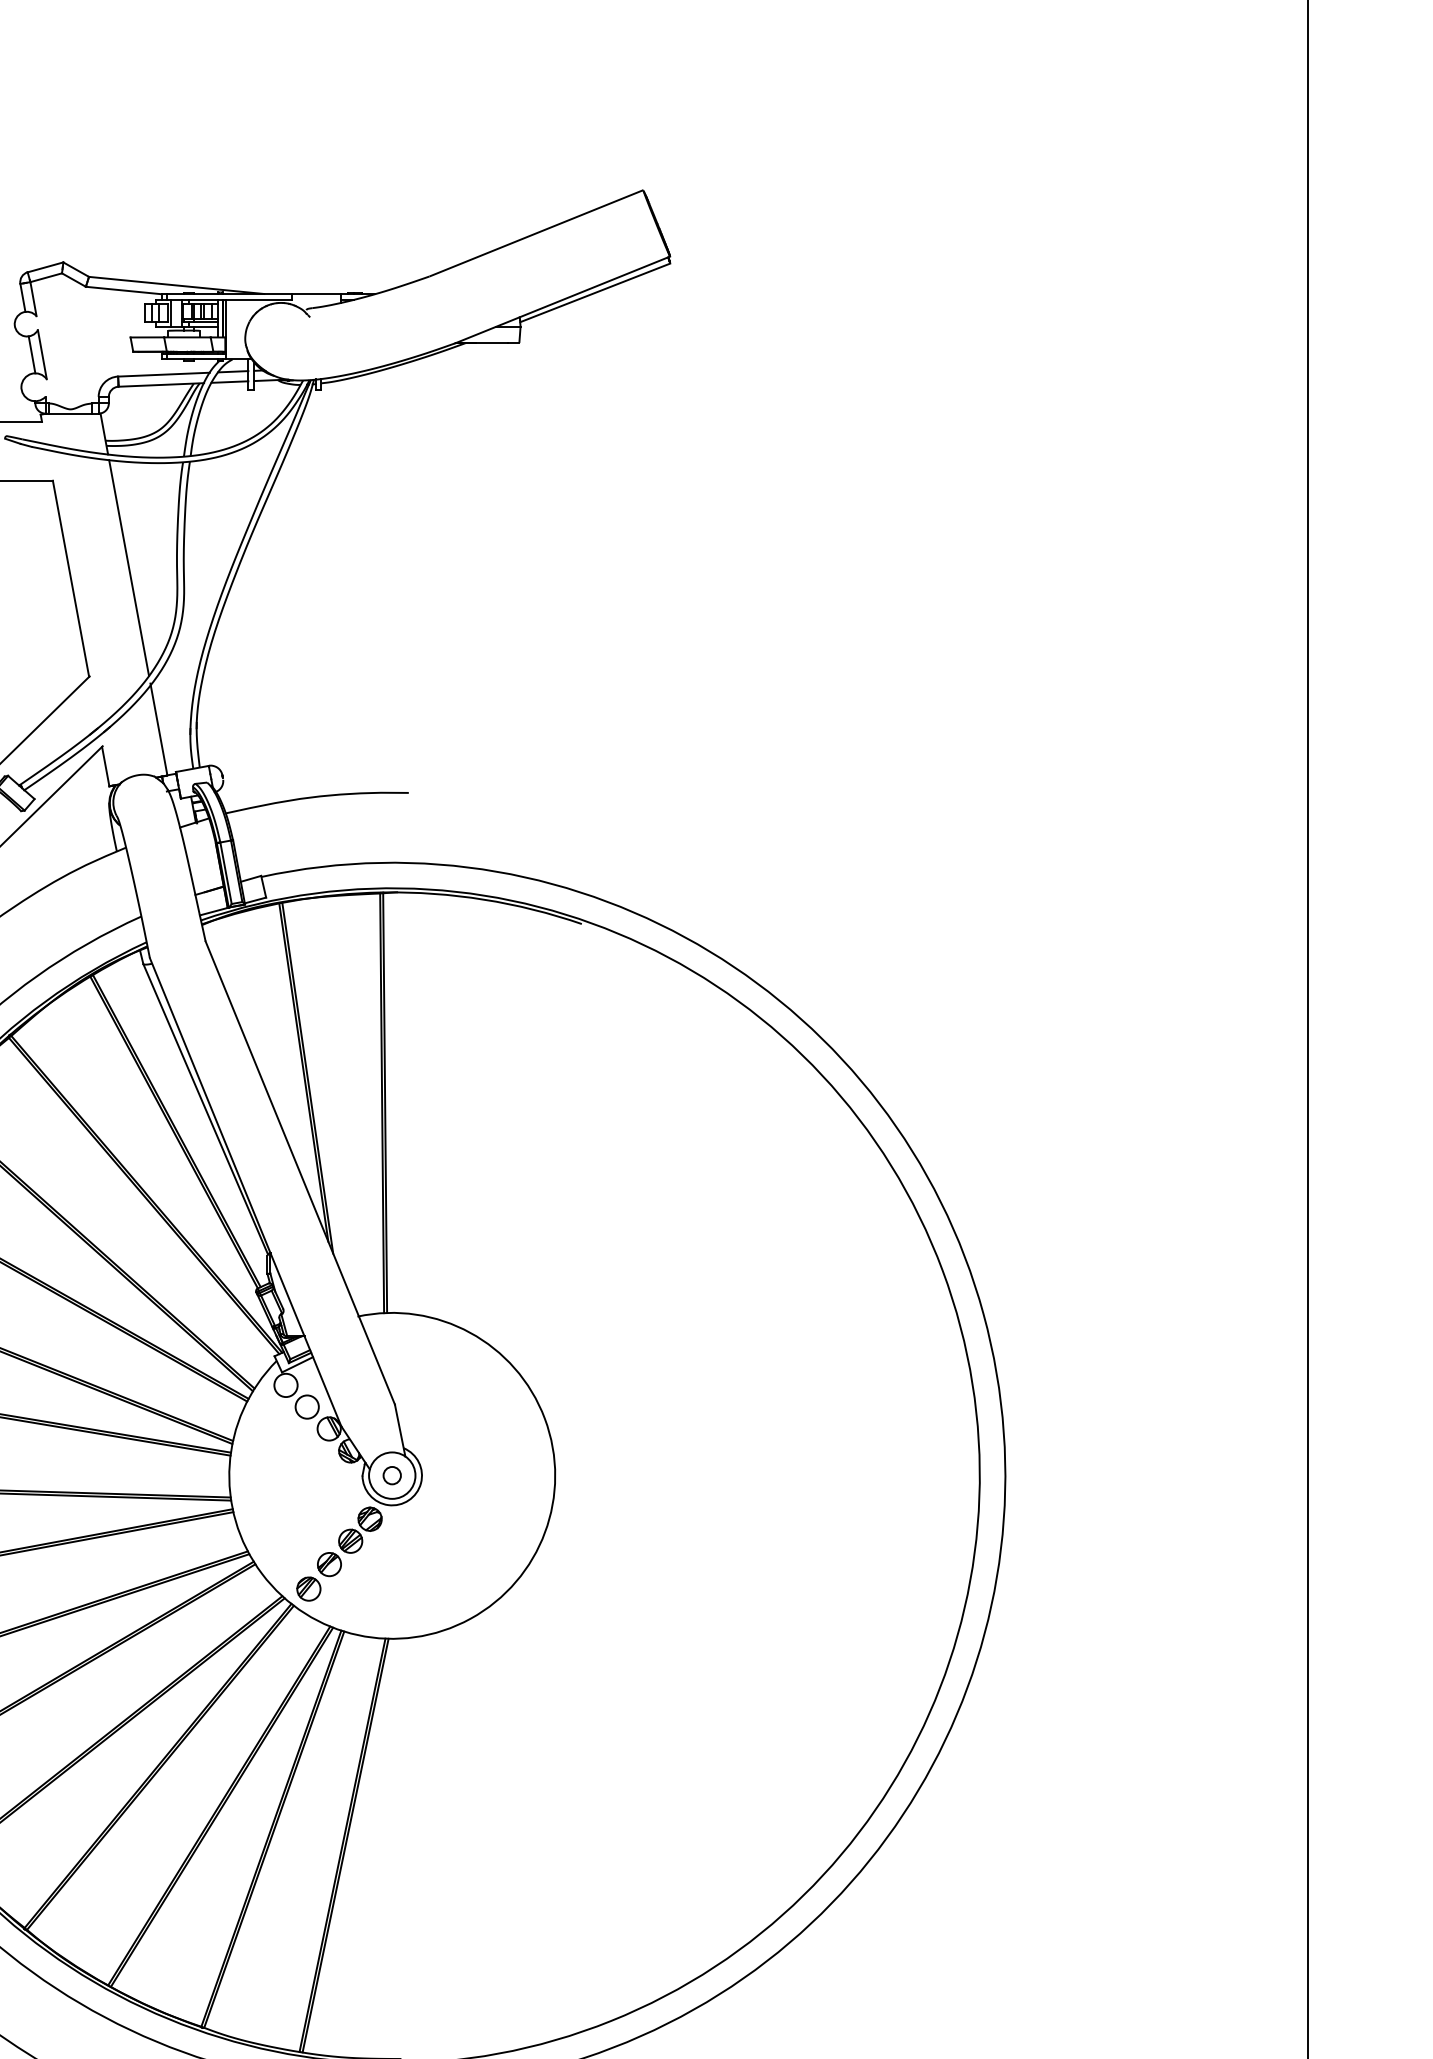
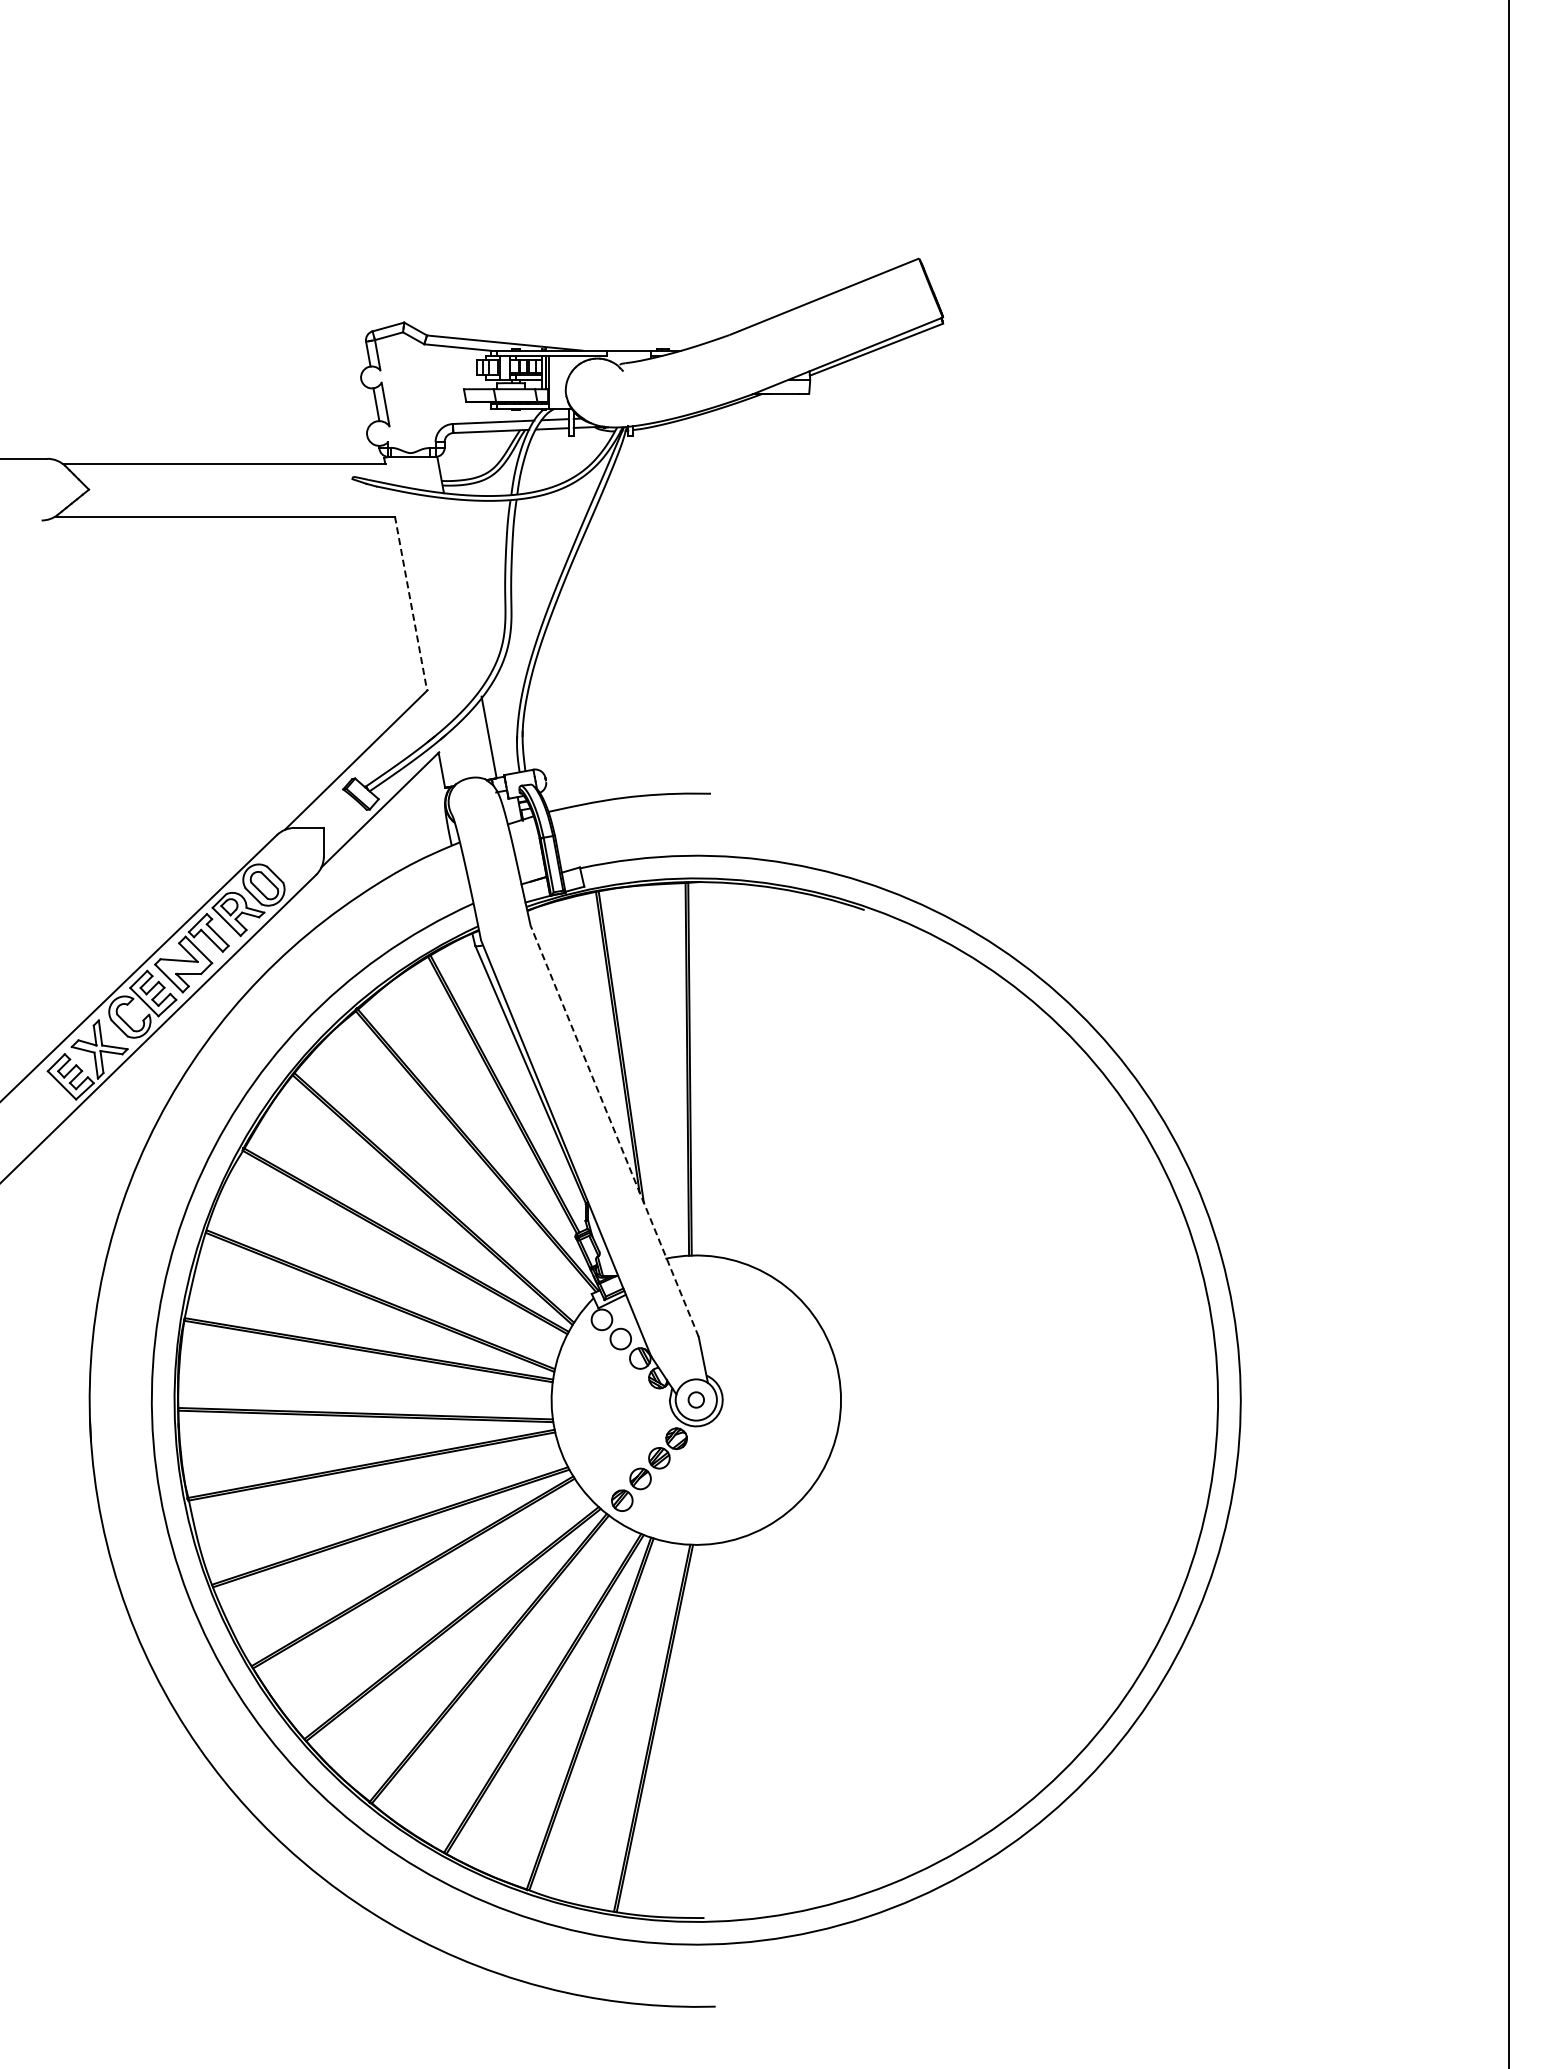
line: (128, 567) -> (462, 593), removed
line: (71, 578) -> (411, 603), solid -> dashed
line: (300, 1172) -> (614, 1130), solid -> dashed

